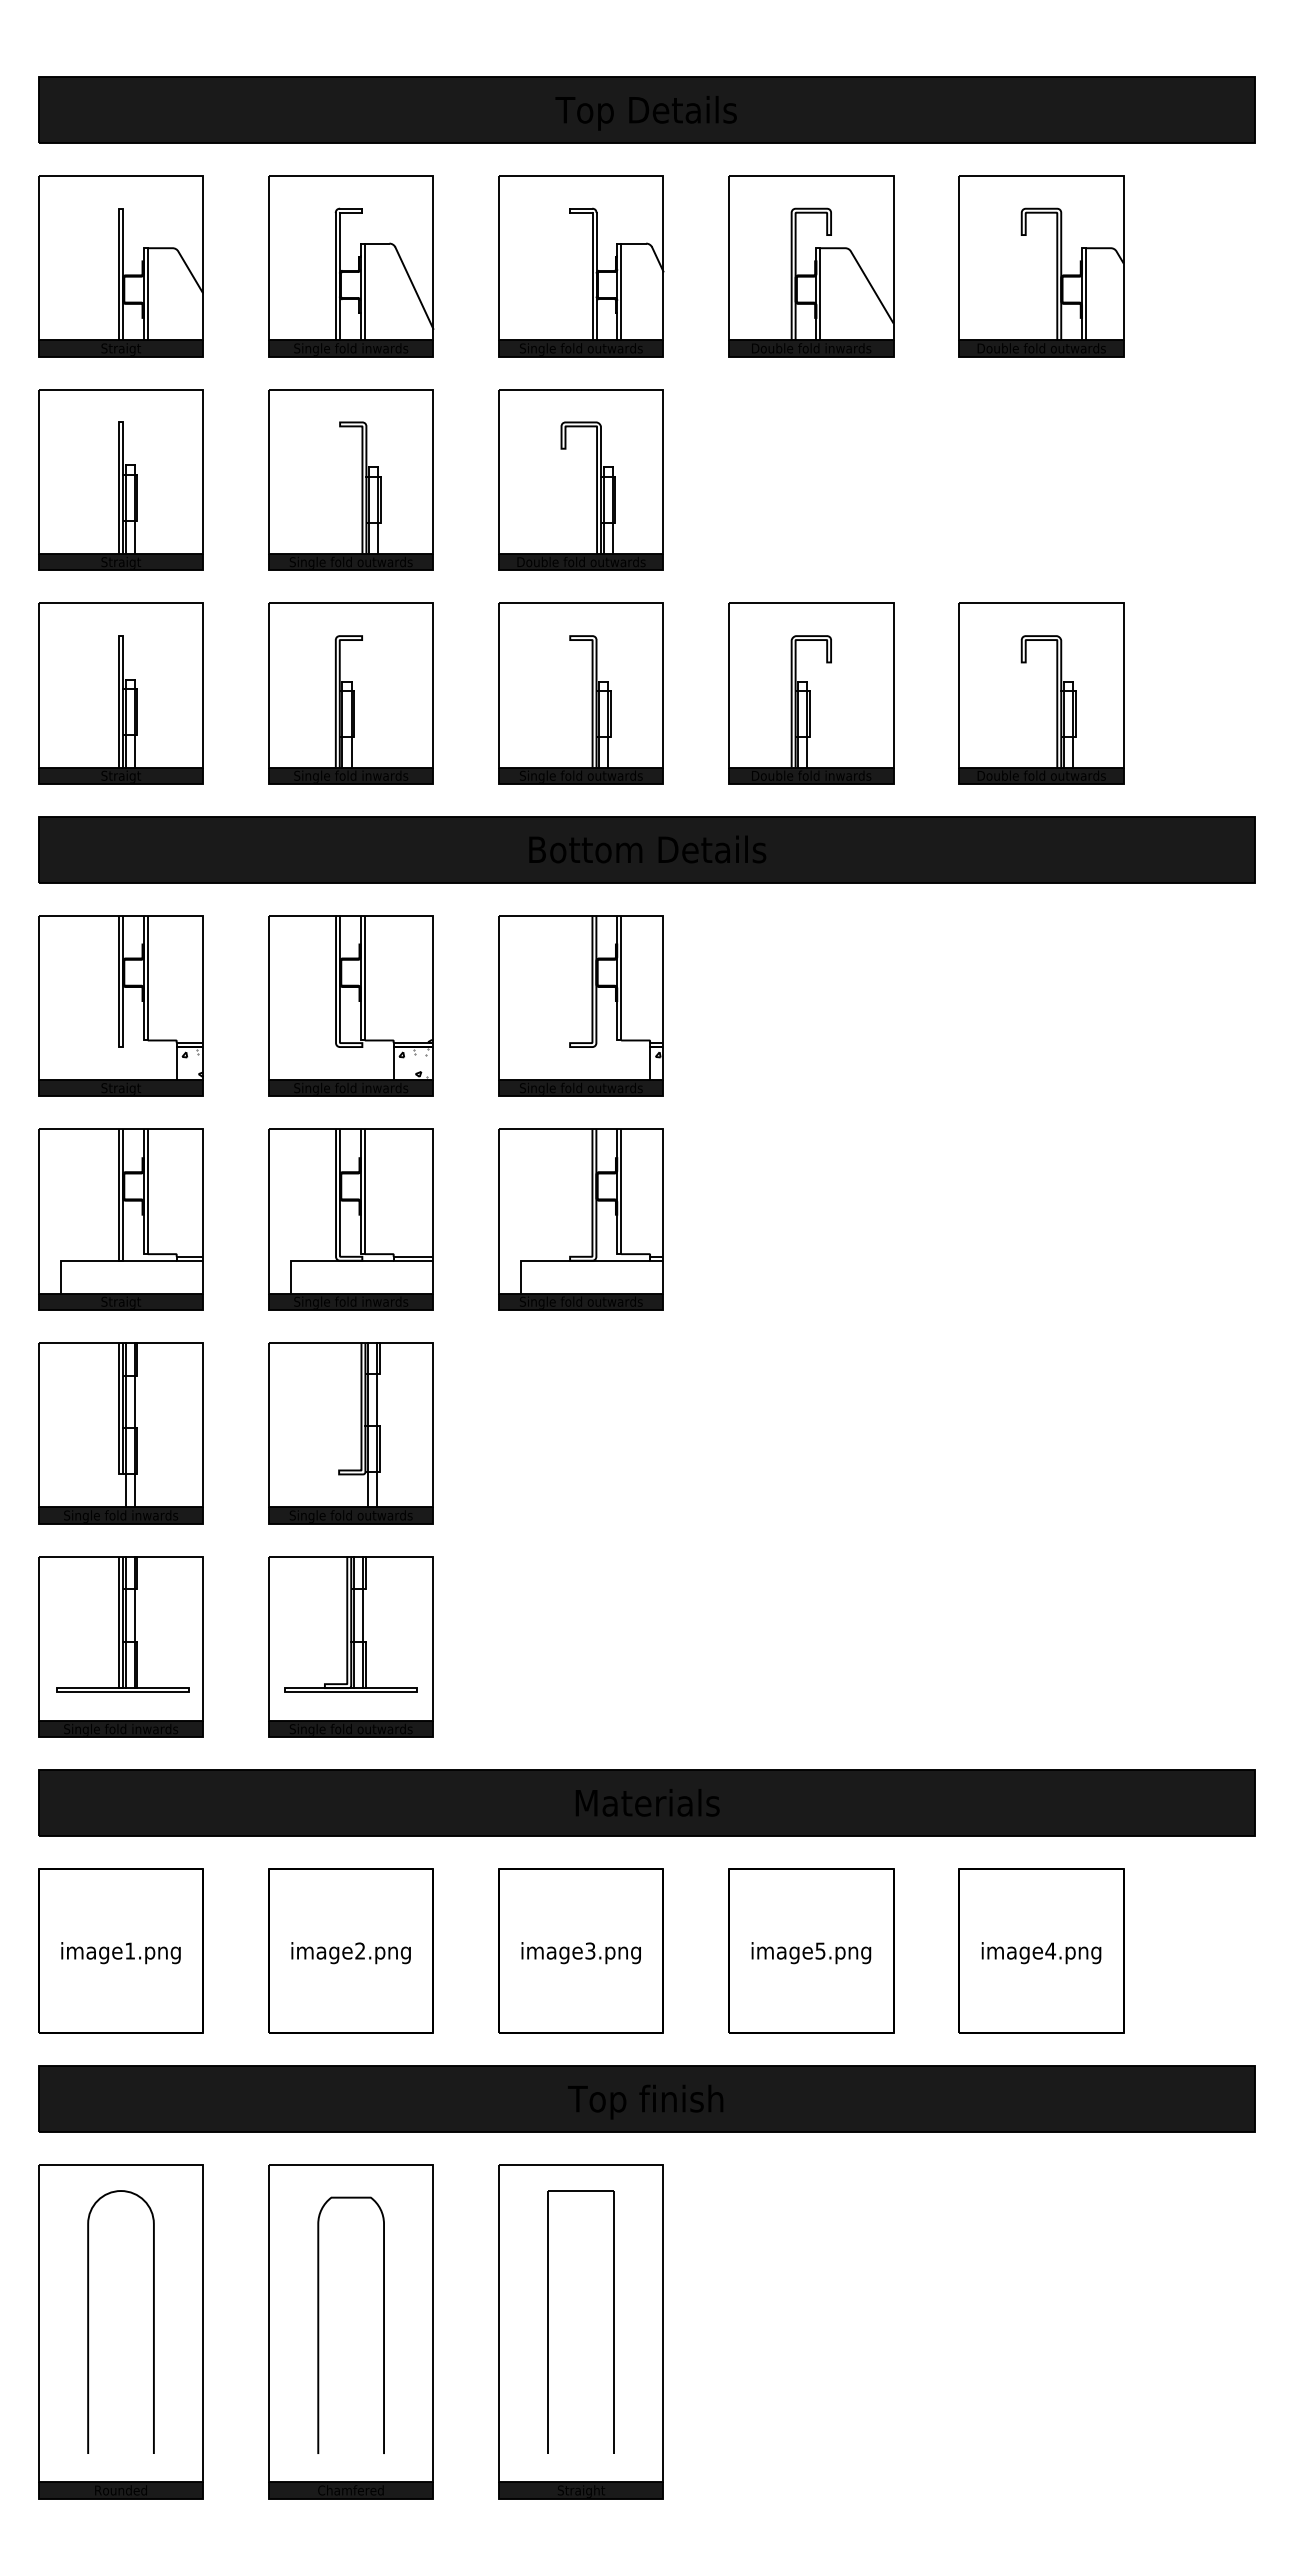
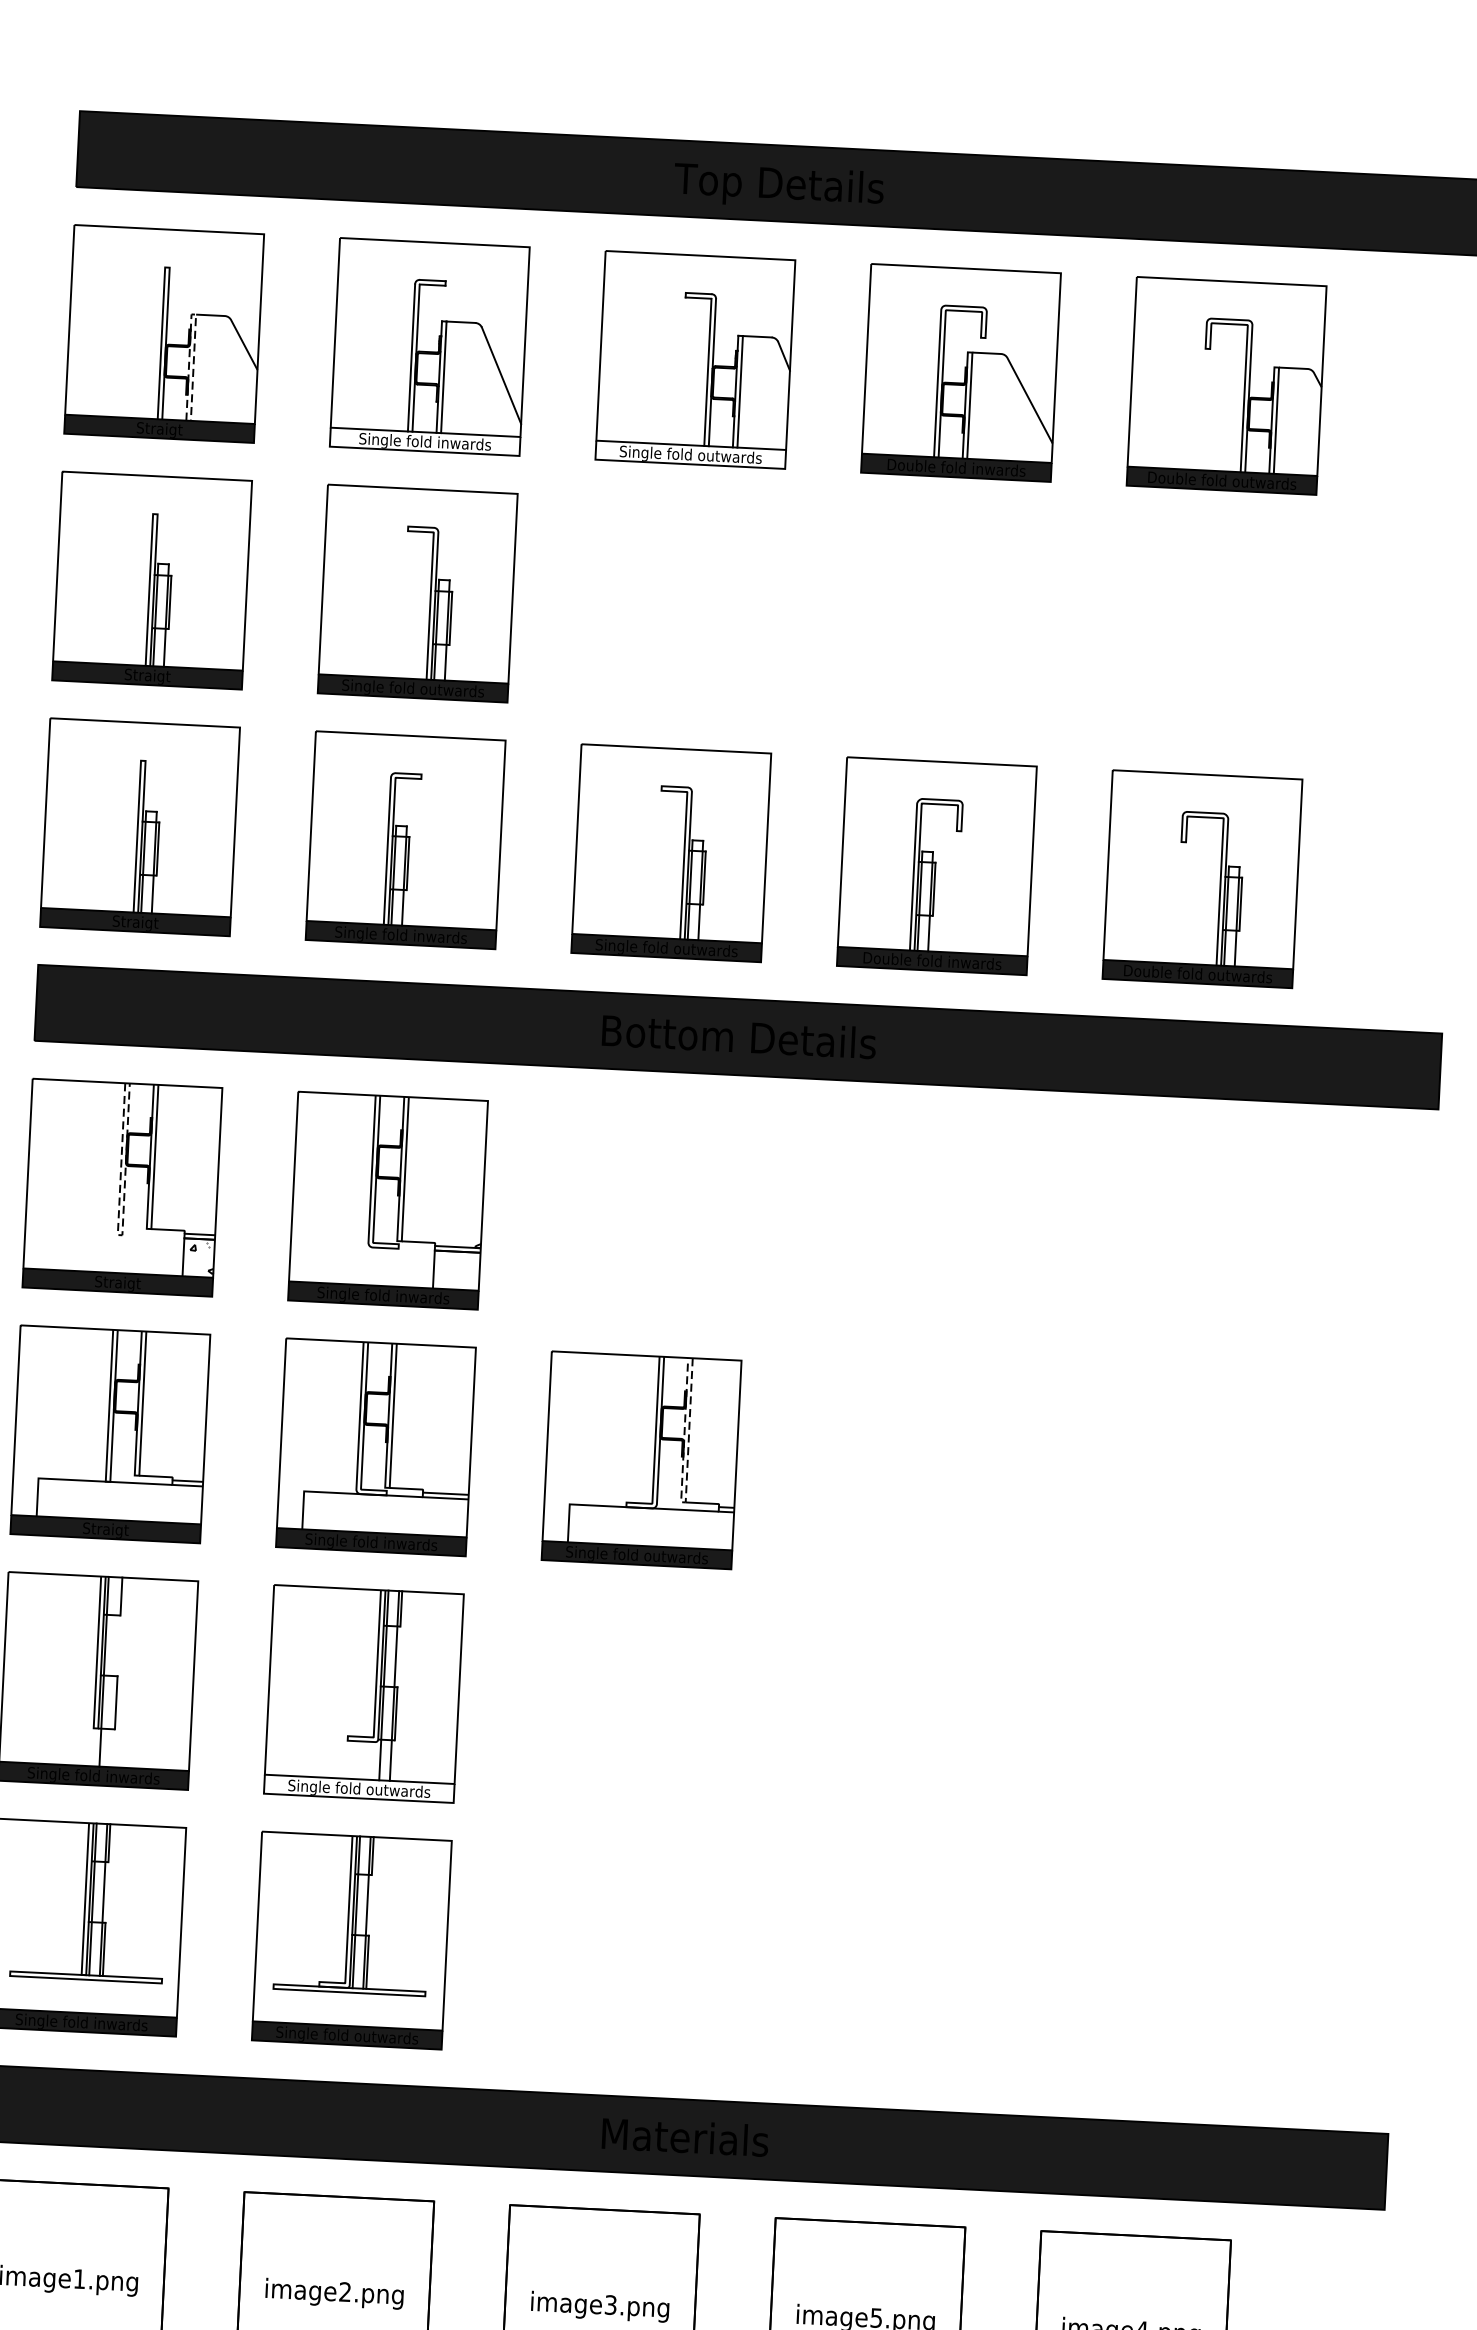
line: (145, 248) -> (193, 314), solid -> dashed
fill: (350, 348) -> (424, 441), removed
fill: (581, 348) -> (691, 454), removed
part: (580, 479) -> (682, 606), removed
part: (580, 1005) -> (652, 1213), removed
line: (121, 1047) -> (120, 1235), solid -> dashed
hatch: (412, 1064) -> (455, 1271), removed
line: (619, 1254) -> (683, 1502), solid -> dashed
line: (134, 1424) -> (114, 1671), removed
fill: (350, 1515) -> (358, 1788), removed

